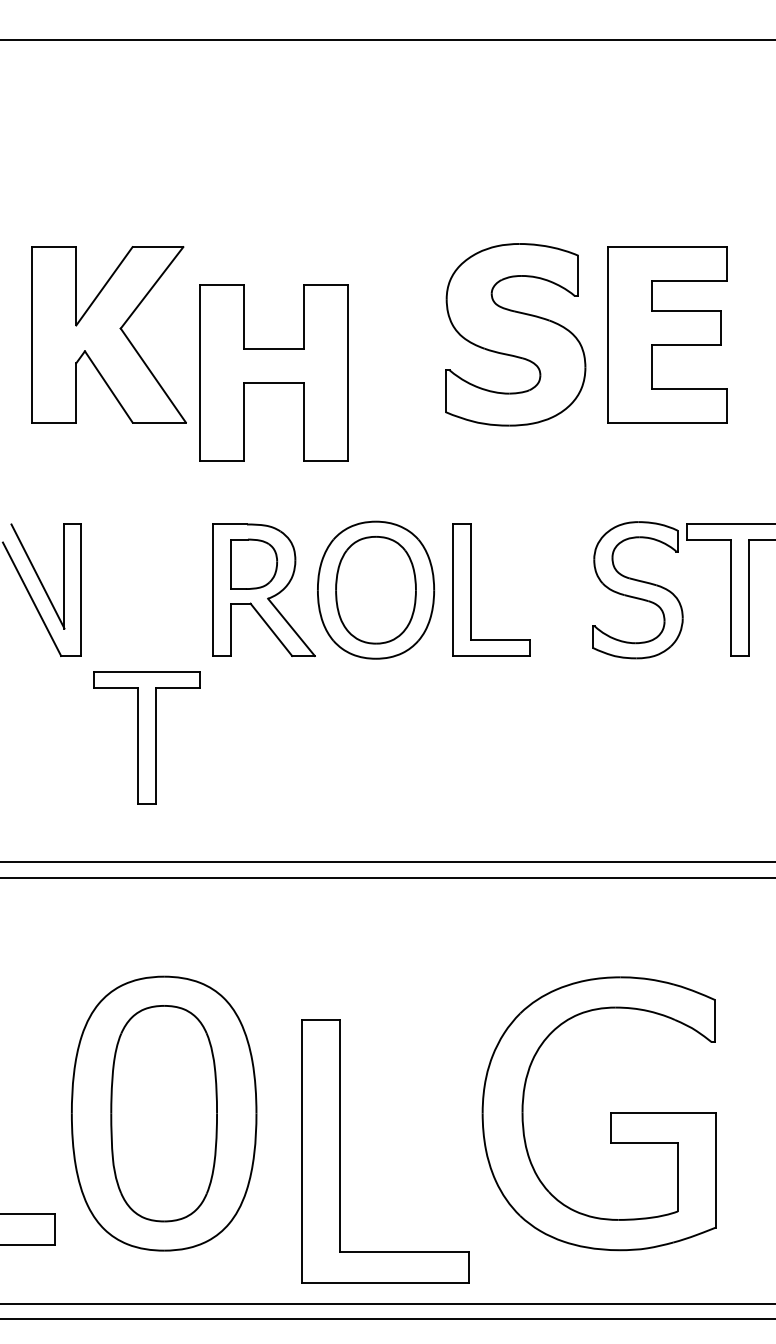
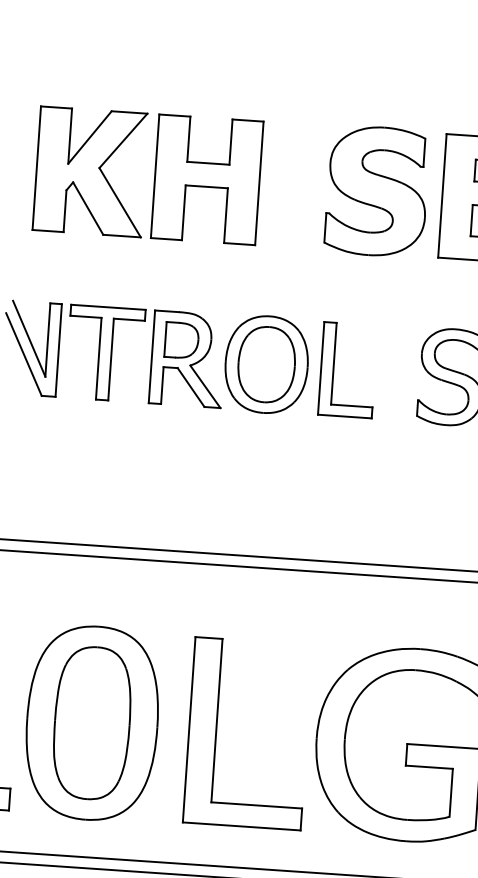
part: (273, 372) -> (206, 179), moved
part: (146, 737) -> (105, 353), moved
part: (340, 1151) -> (216, 731), moved

